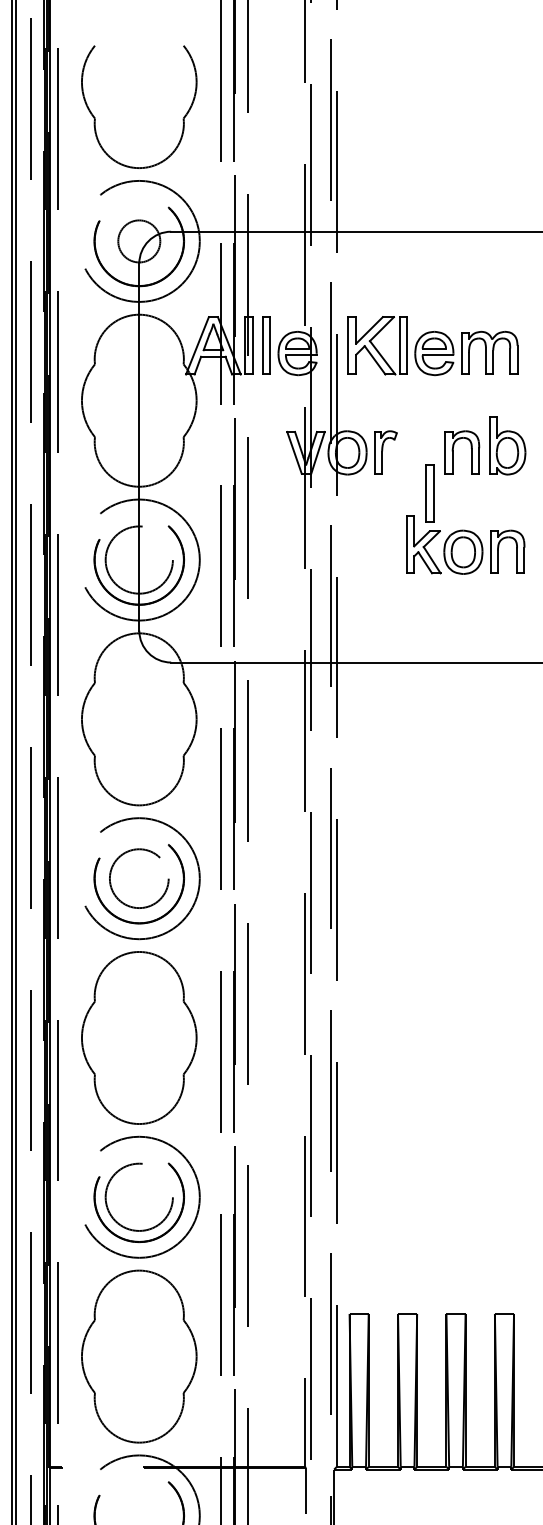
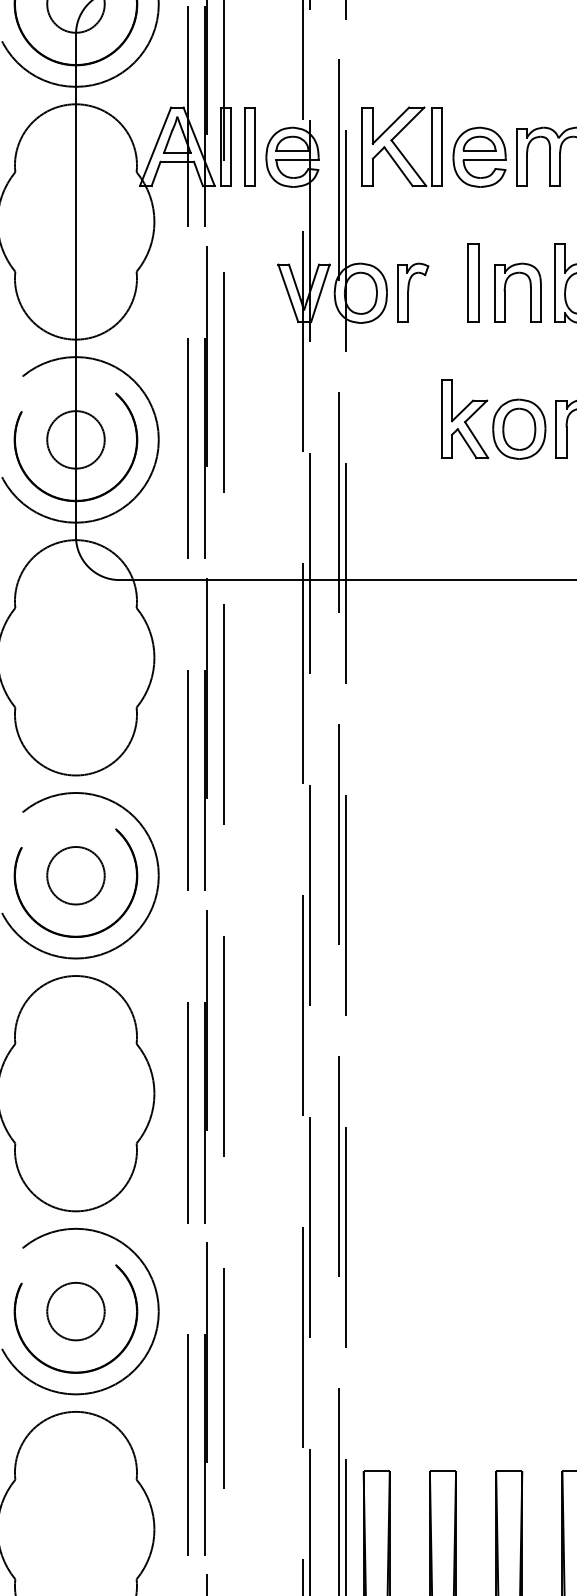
part: (429, 493) -> (472, 283), moved
circle: (139, 560) -> (76, 440), size x0.62
circle: (139, 878) -> (76, 875), size x0.71
circle: (139, 1197) -> (76, 1311), size x0.62

